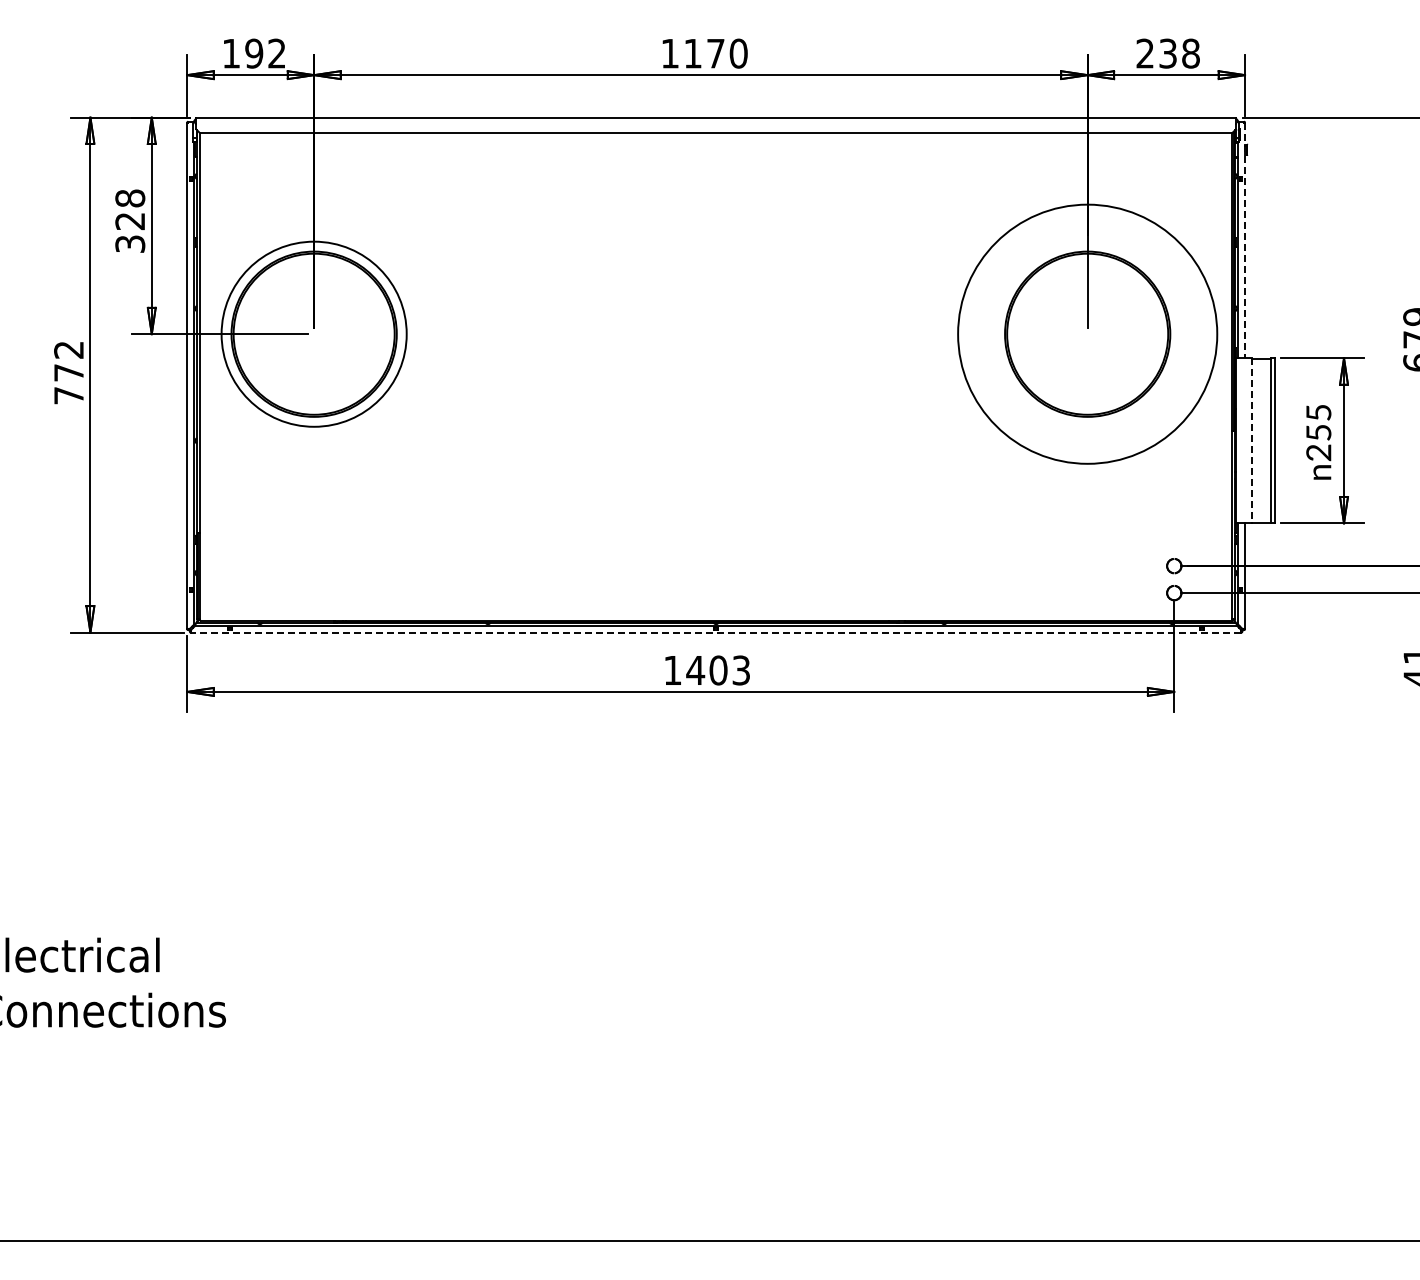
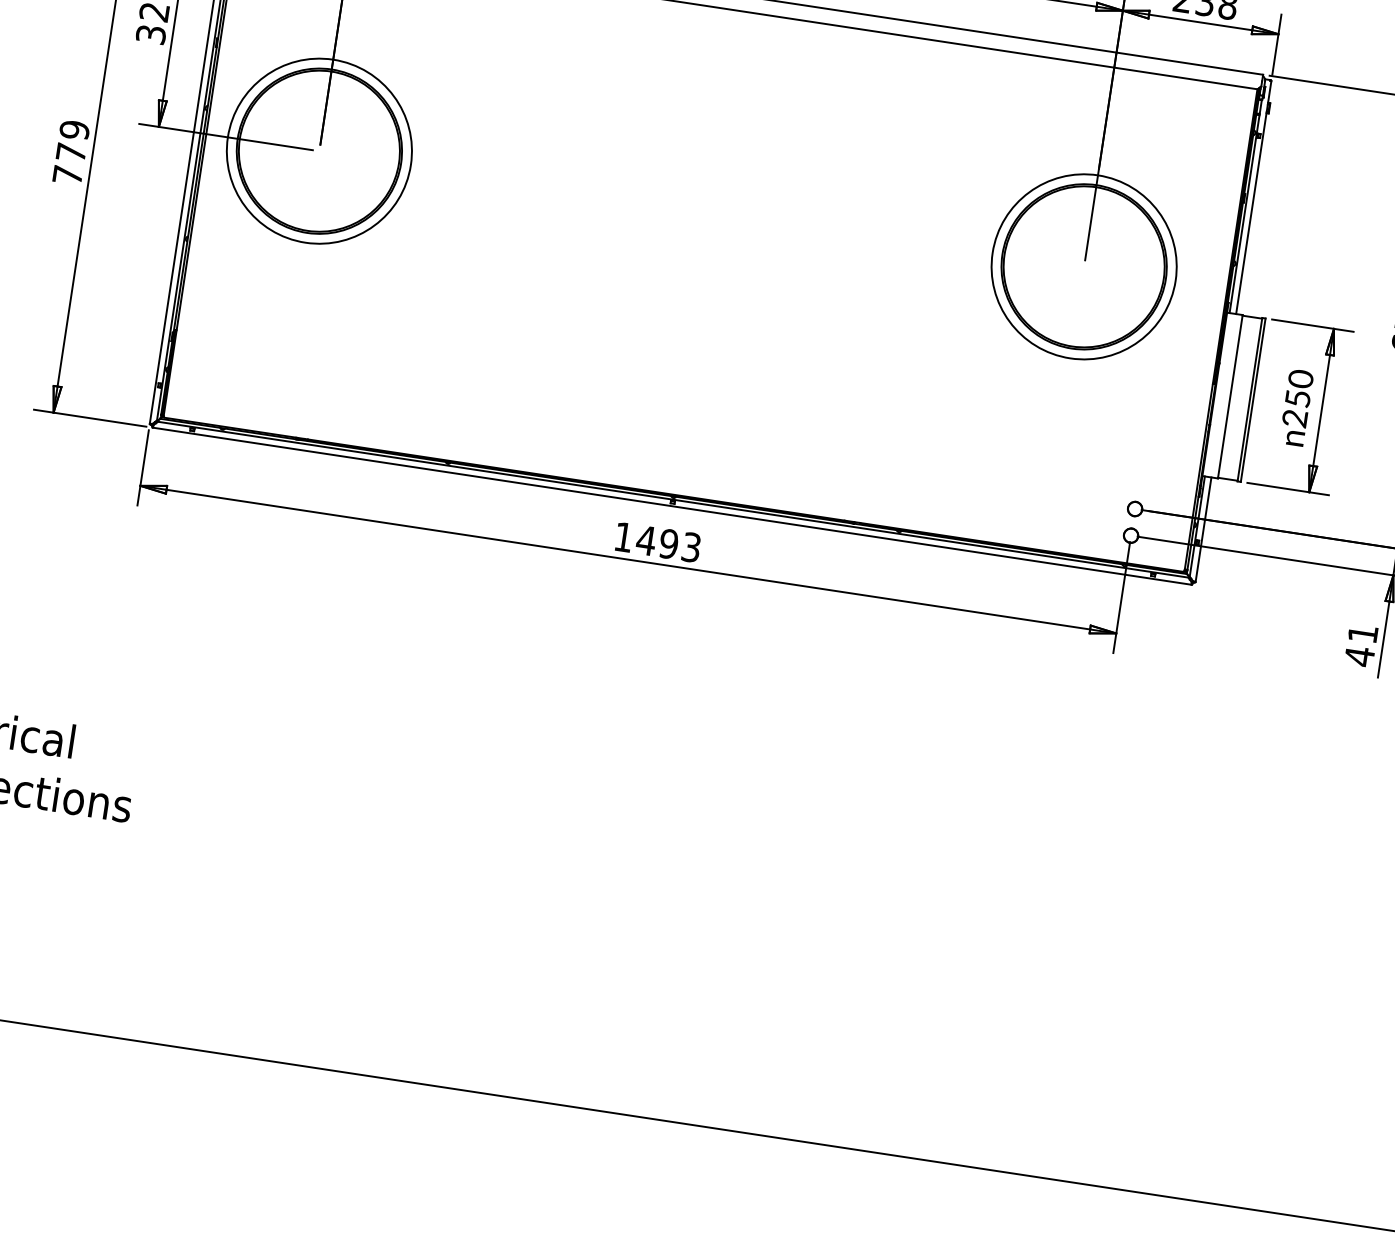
line: (1245, 240) -> (1254, 197), dashed -> solid
circle: (1087, 333) -> (1084, 266), size x0.71
text: (69, 350) -> (75, 130), 772 -> 779
text: (1318, 412) -> (1300, 378), 255 -> 250
line: (1251, 440) -> (1230, 396), dashed -> solid
line: (715, 632) -> (671, 506), dashed -> solid
text: (718, 670) -> (668, 544), 1403 -> 1493

